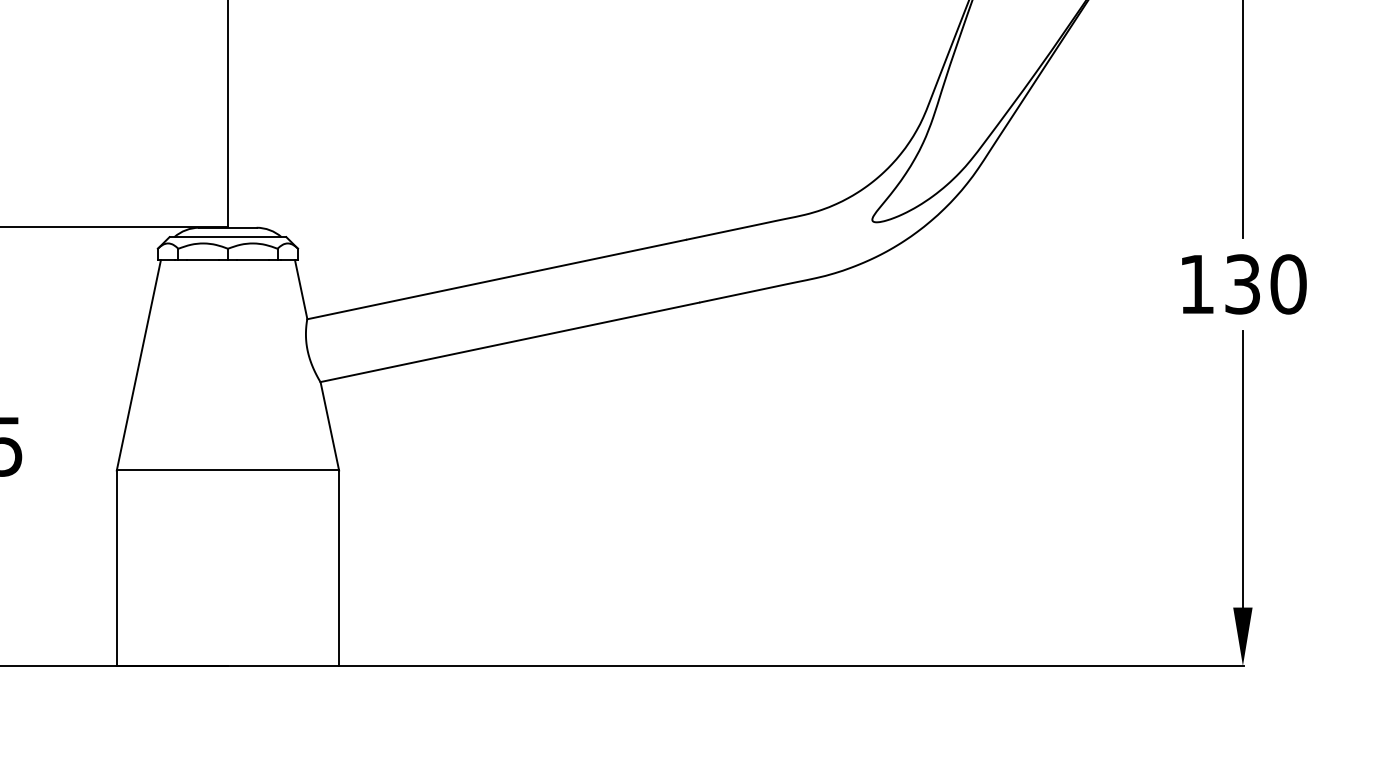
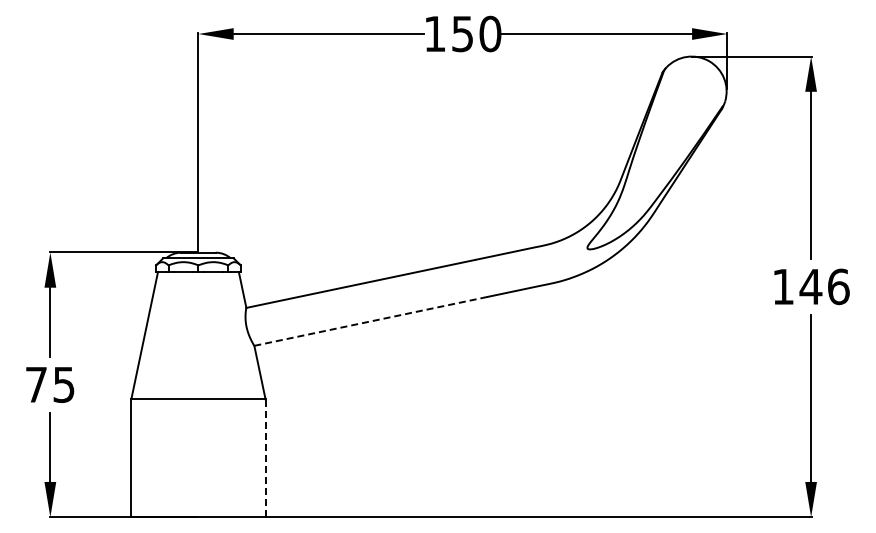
text: (1265, 283) -> (824, 286), 130 -> 146
line: (509, 341) -> (368, 321), solid -> dashed
line: (339, 568) -> (265, 458), solid -> dashed

